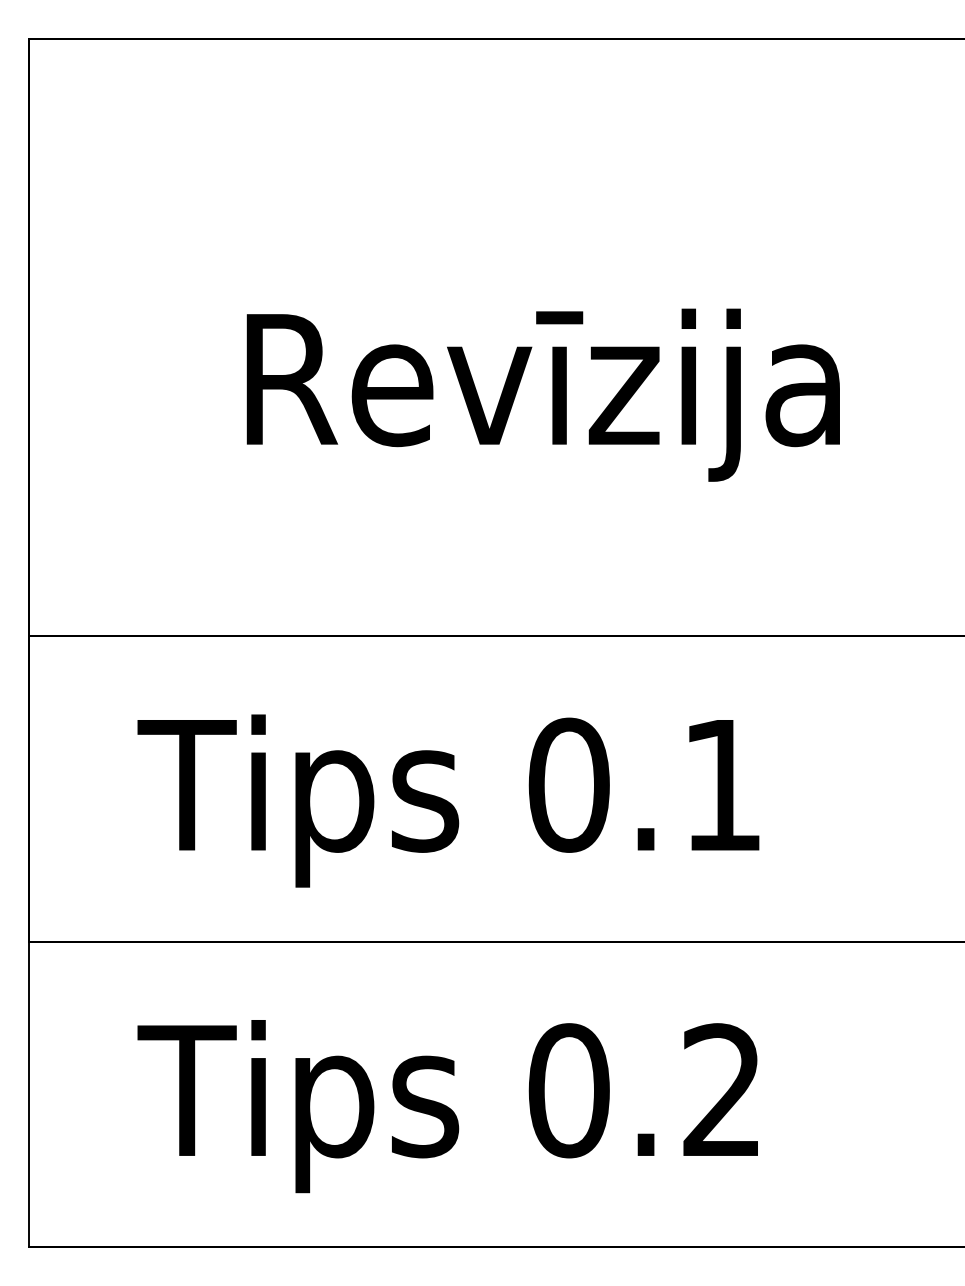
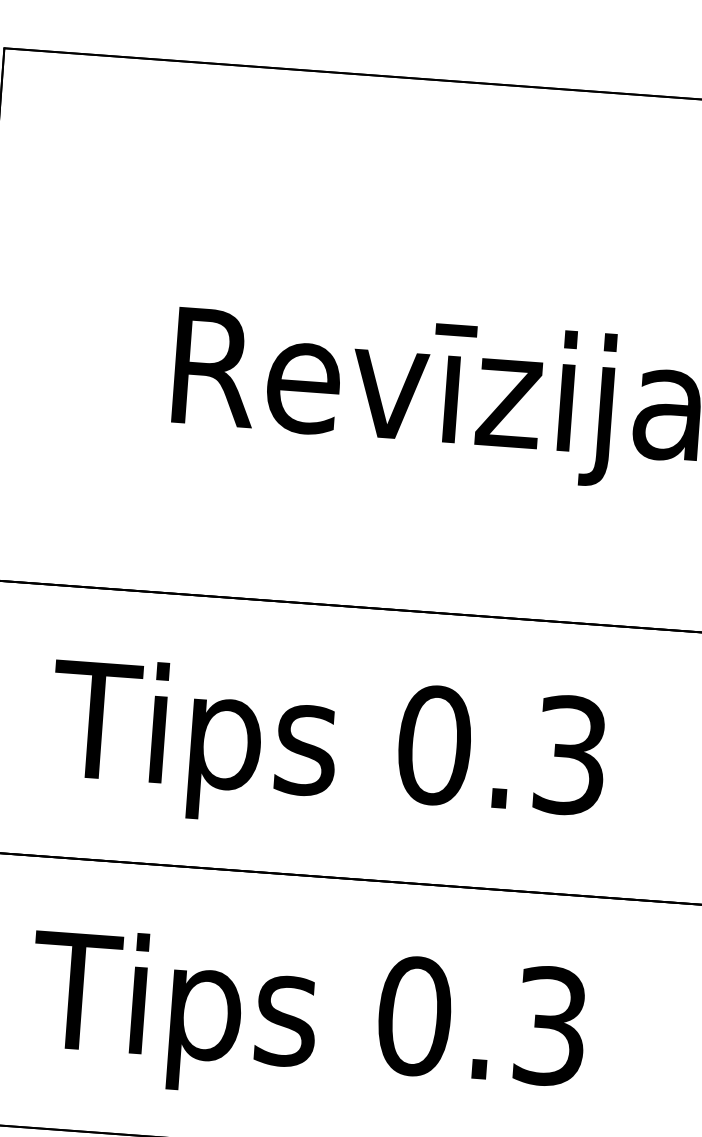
text: (722, 784) -> (570, 754), 0.1 -> 0.3
text: (722, 1090) -> (550, 1026), 0.2 -> 0.3

